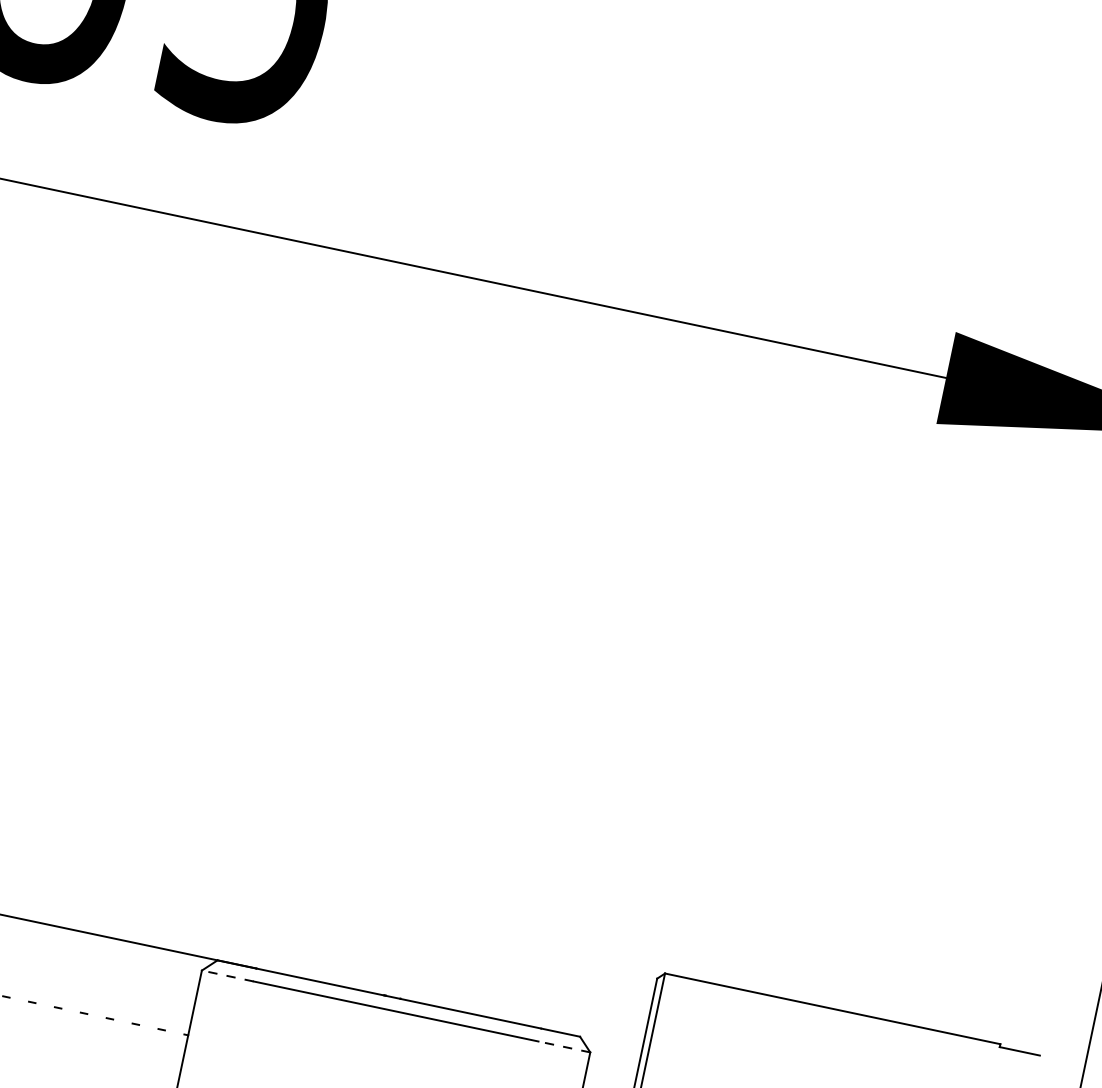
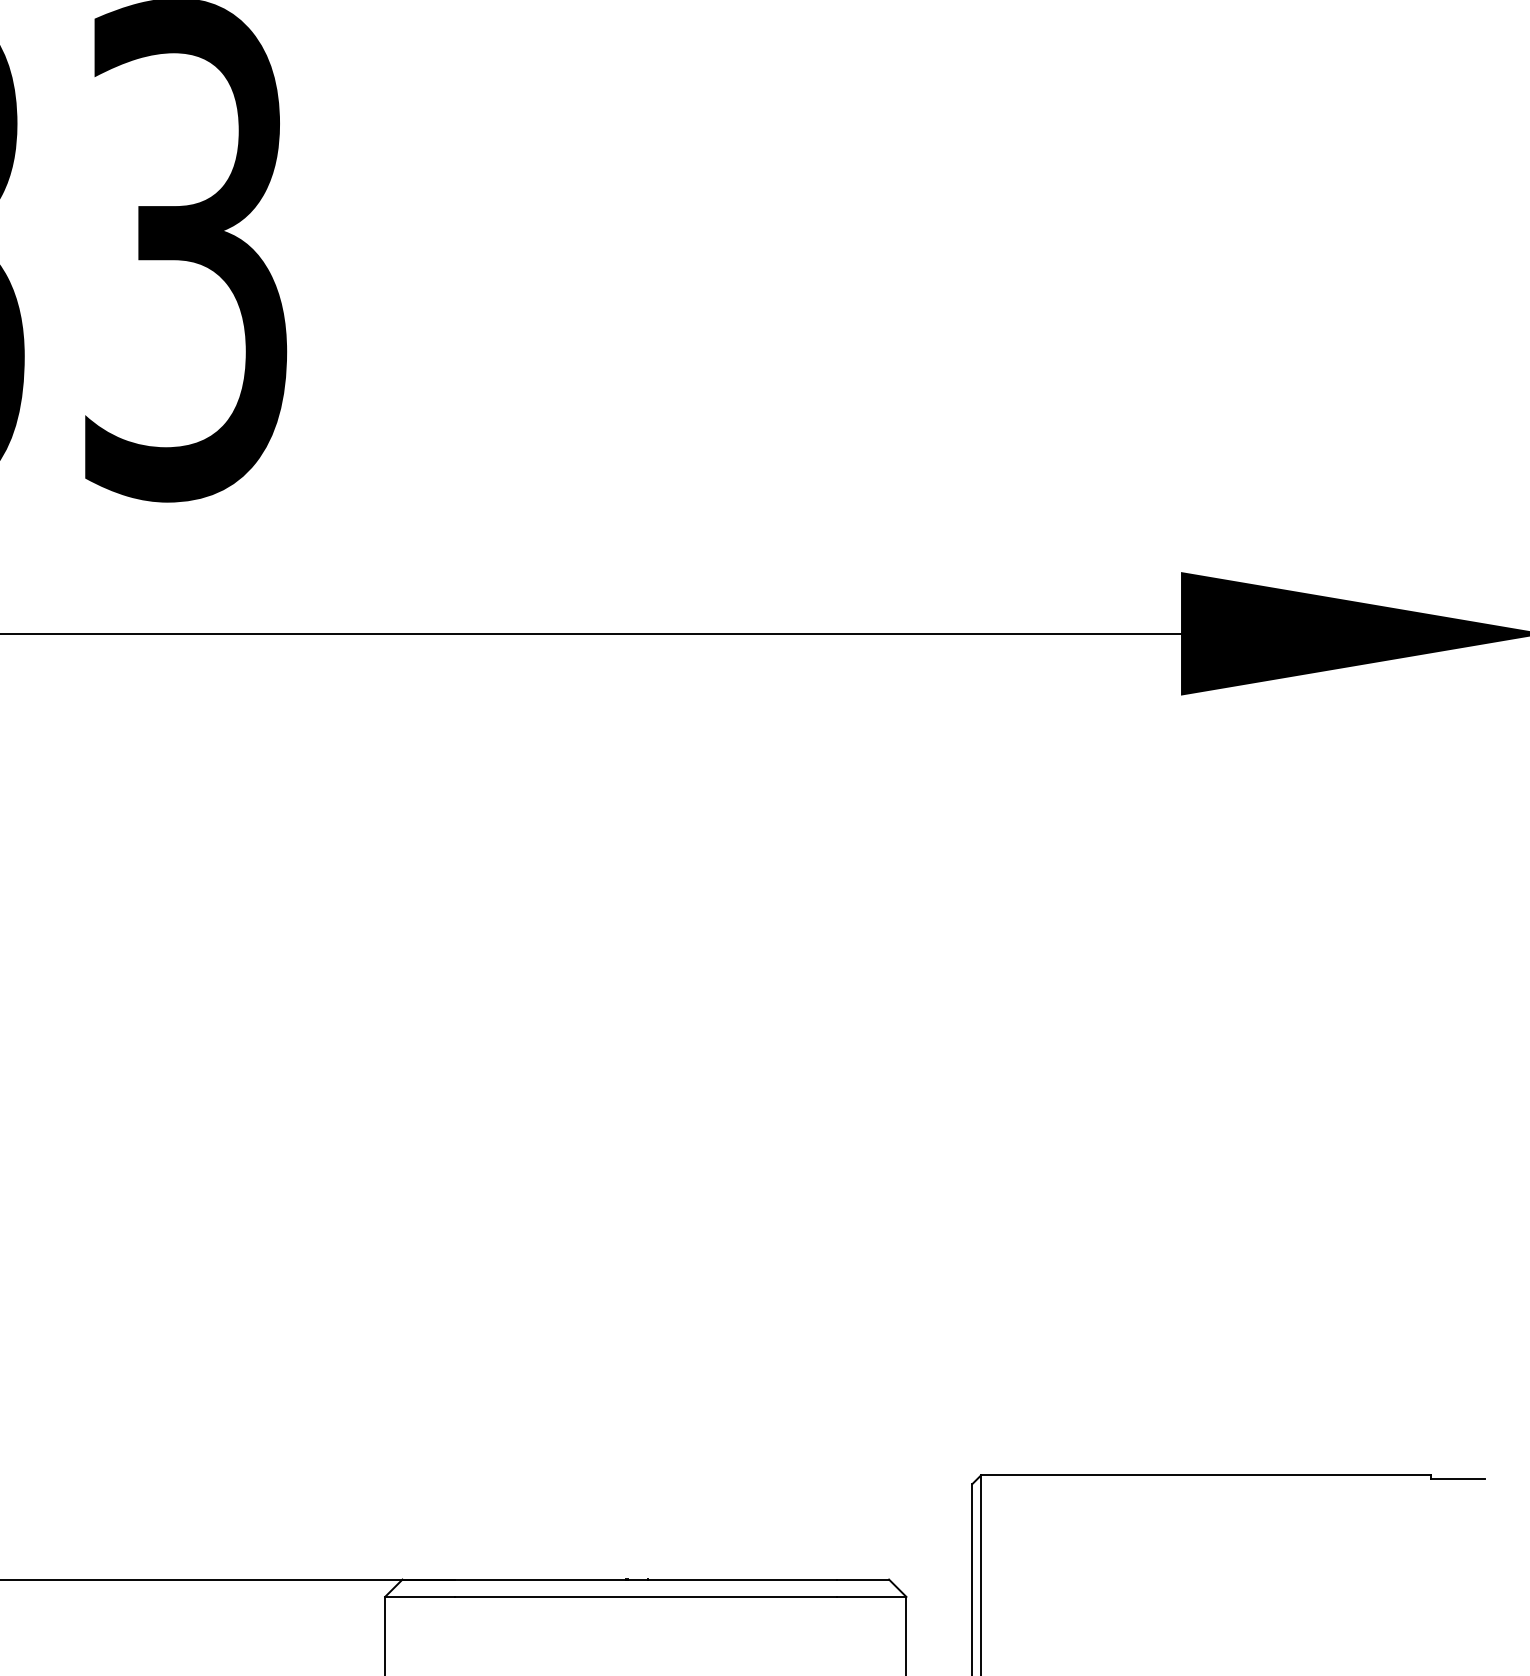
line: (227, 975) -> (419, 1596), dashed -> solid
line: (564, 1046) -> (871, 1596), dashed -> solid

